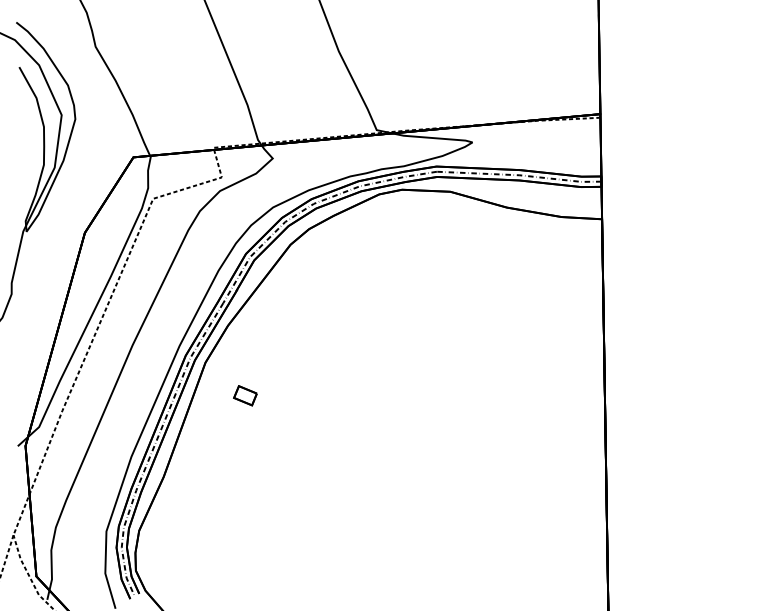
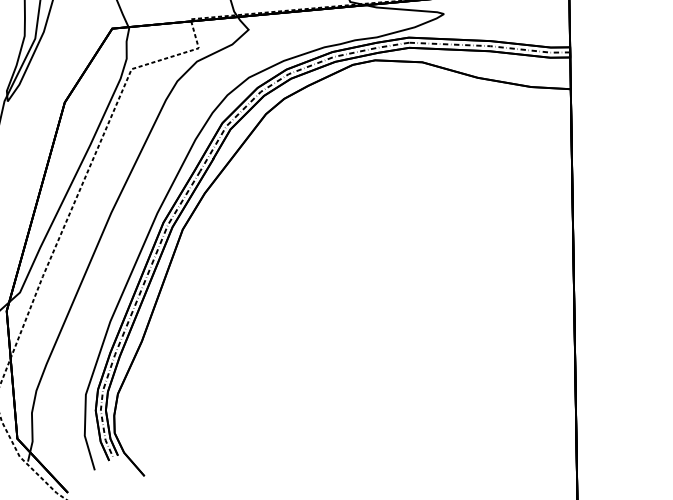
part: (245, 395) -> (221, 261), removed

